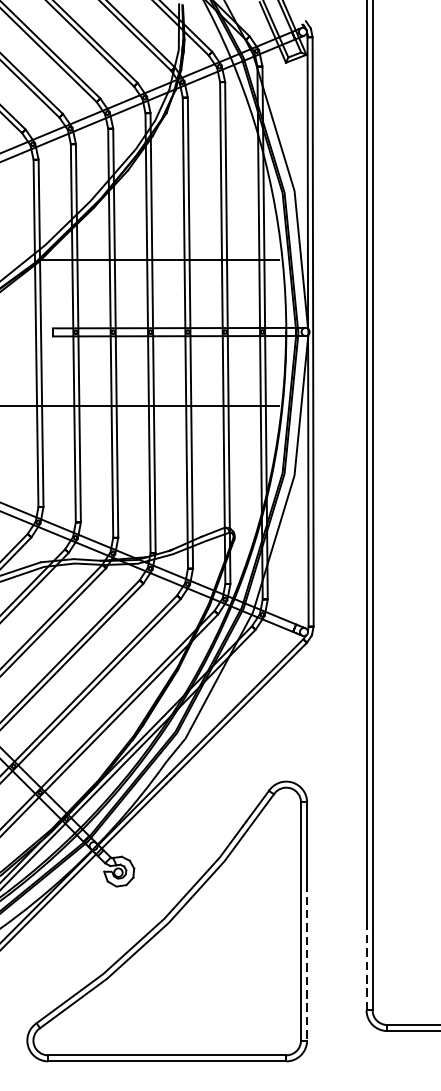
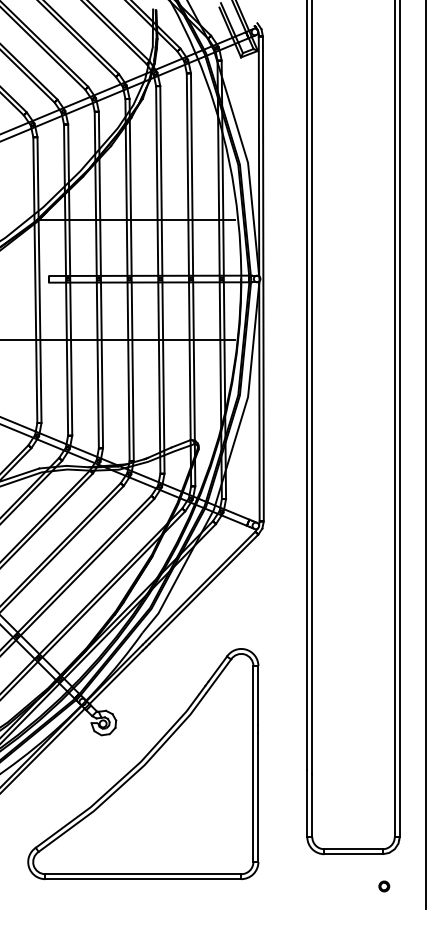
line: (307, 962) -> (258, 797), dashed -> solid
line: (366, 969) -> (307, 803), dashed -> solid

